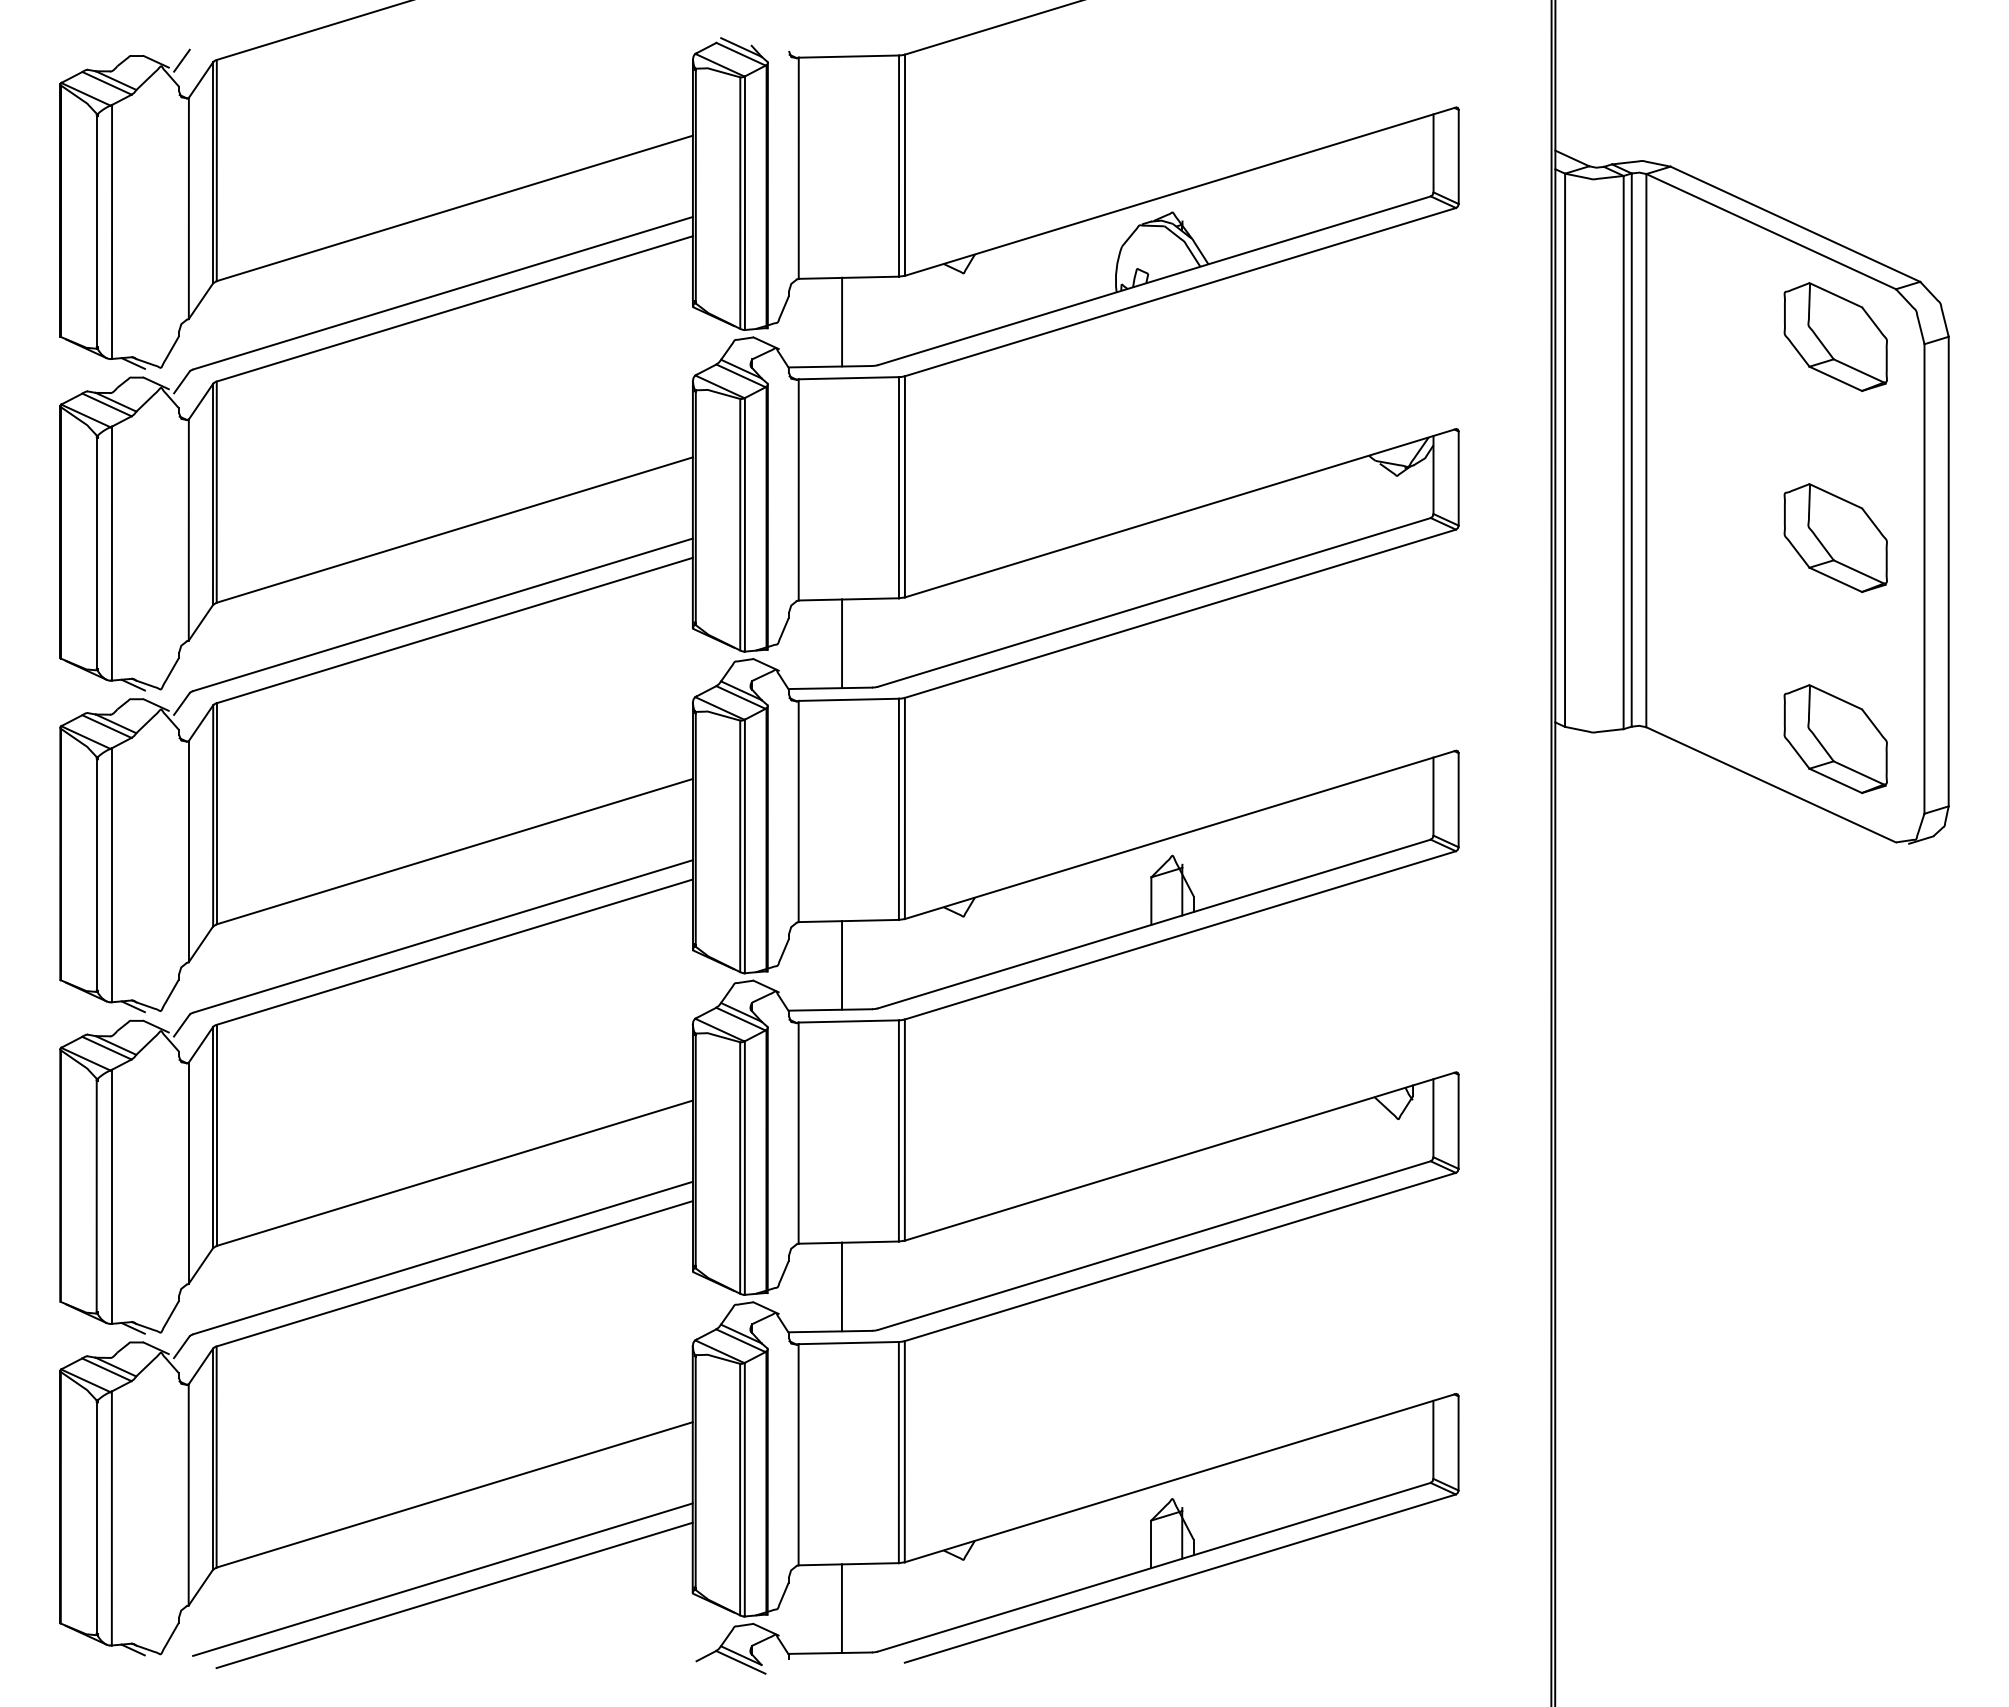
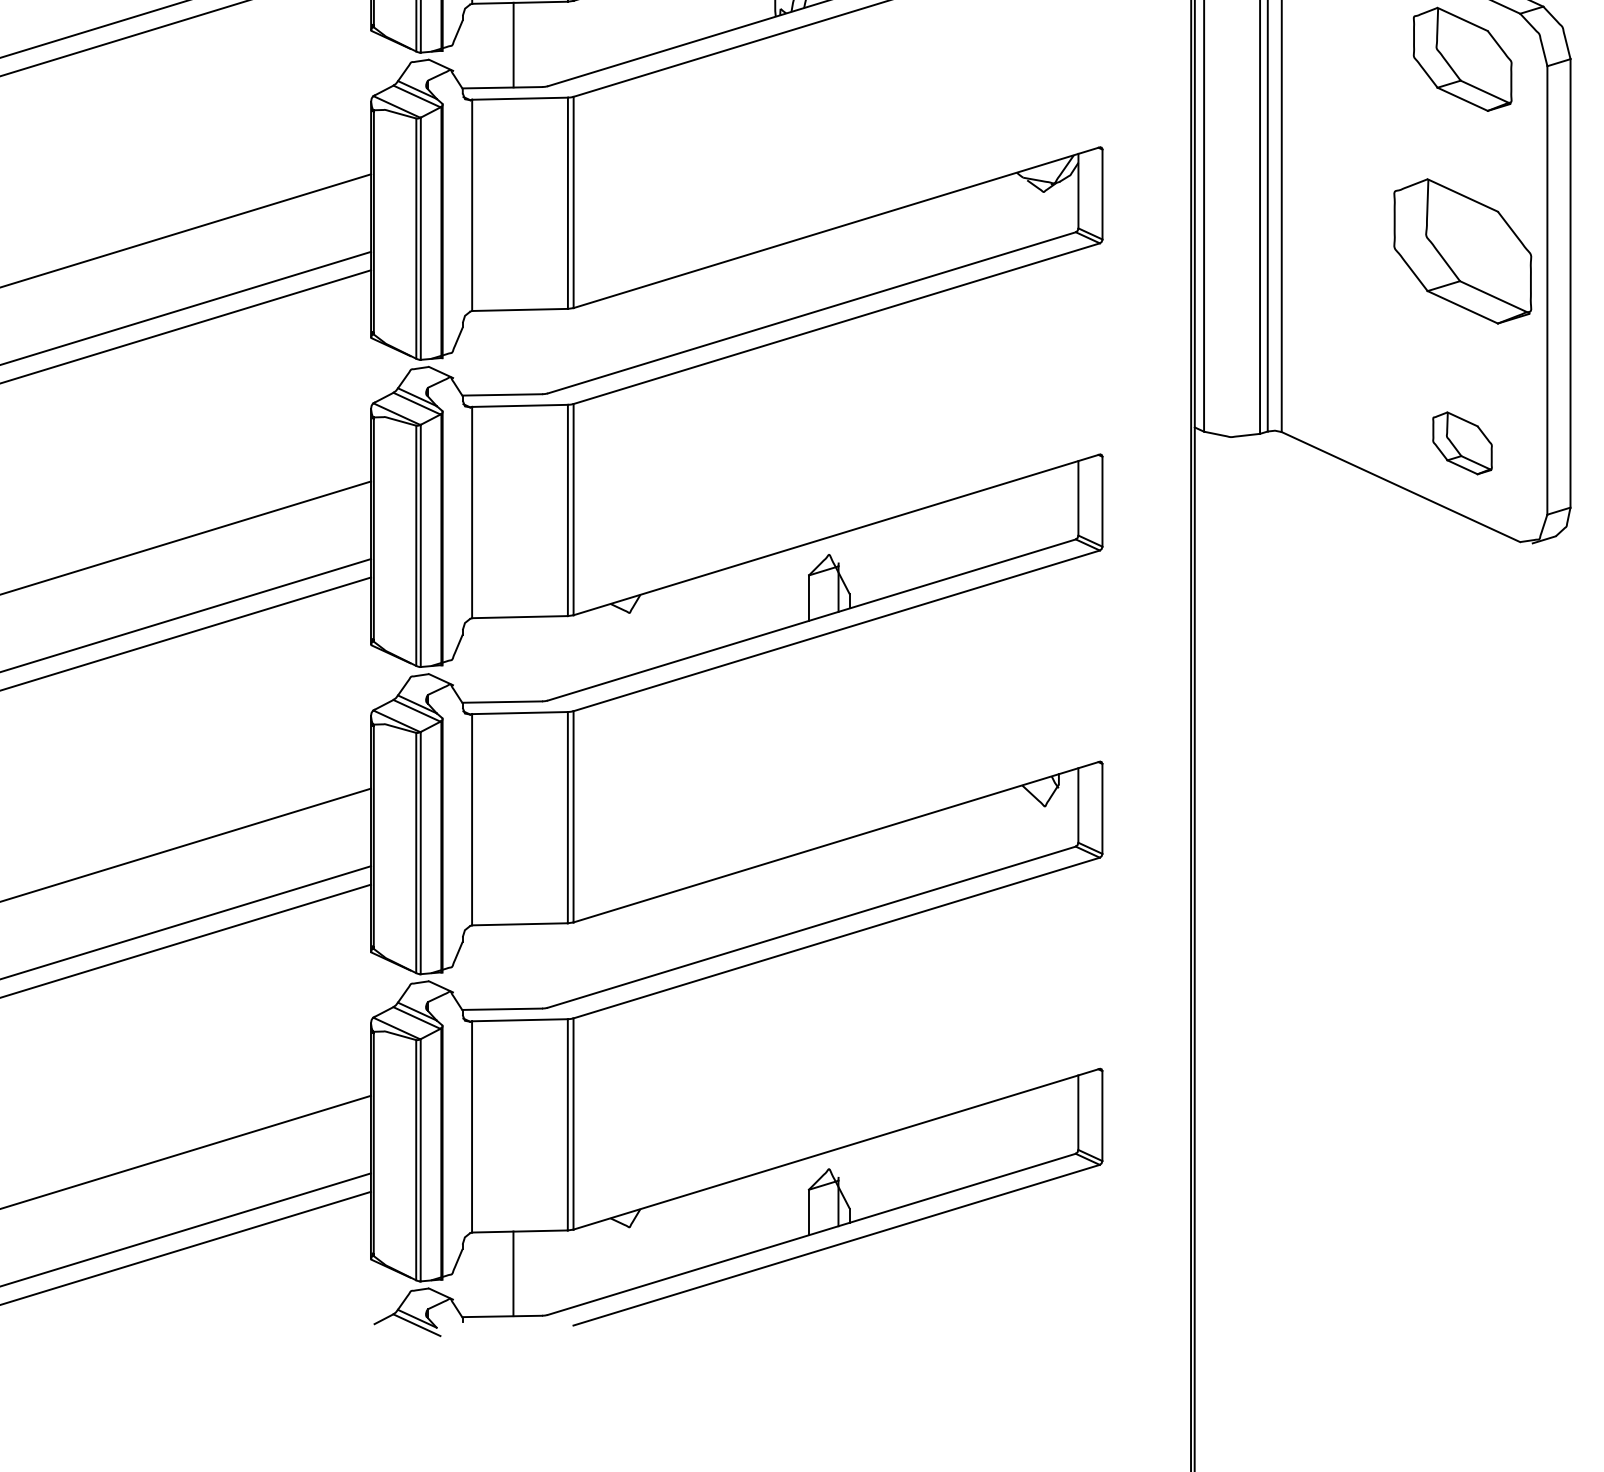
part: (1835, 537) -> (1462, 250), size x1.4
line: (842, 643) -> (513, 352), removed
part: (1835, 738) -> (1462, 442), size x0.6
line: (842, 965) -> (513, 659), removed
line: (841, 1286) -> (513, 966), removed

